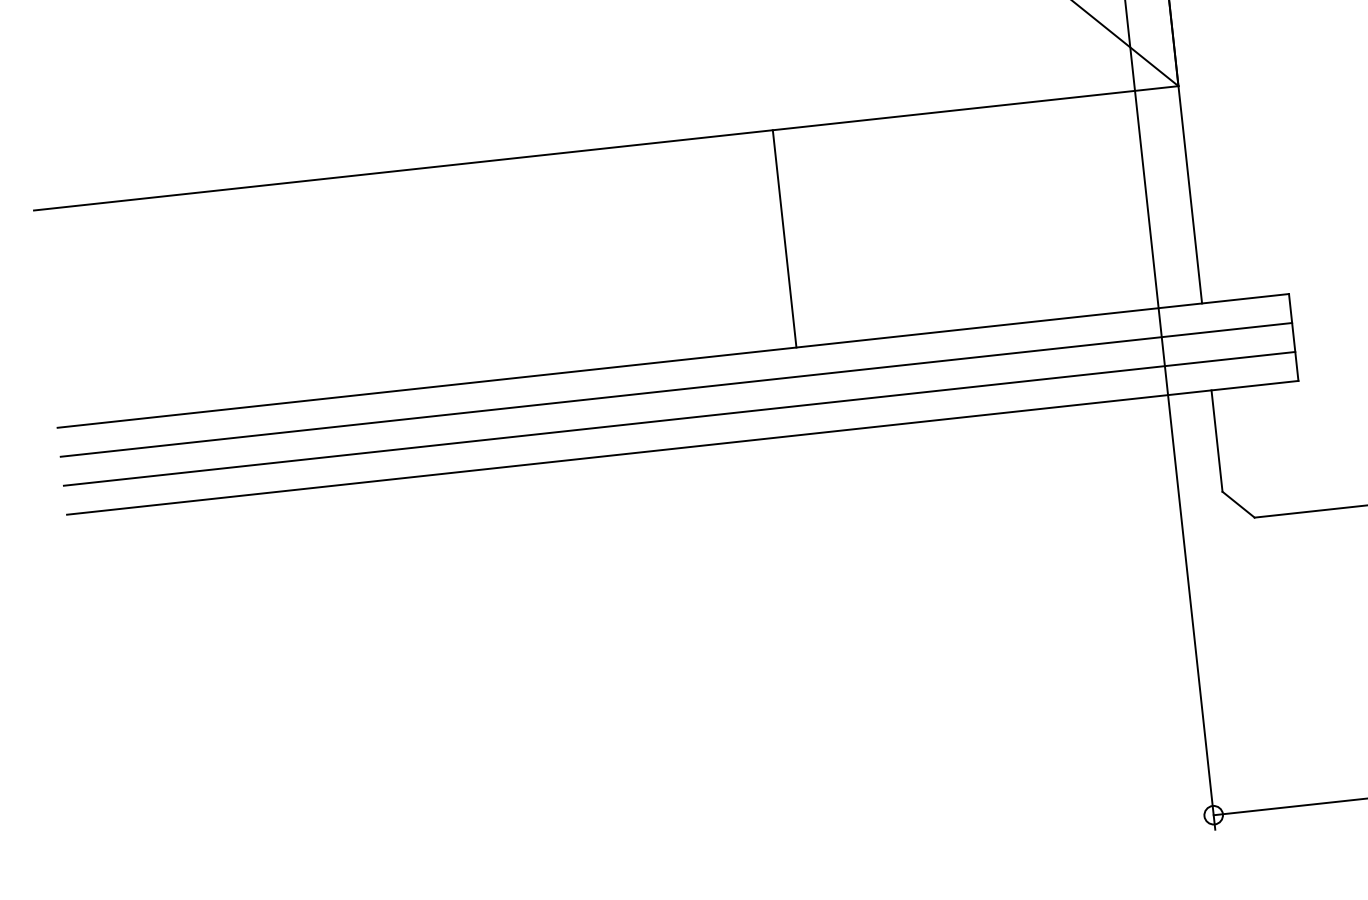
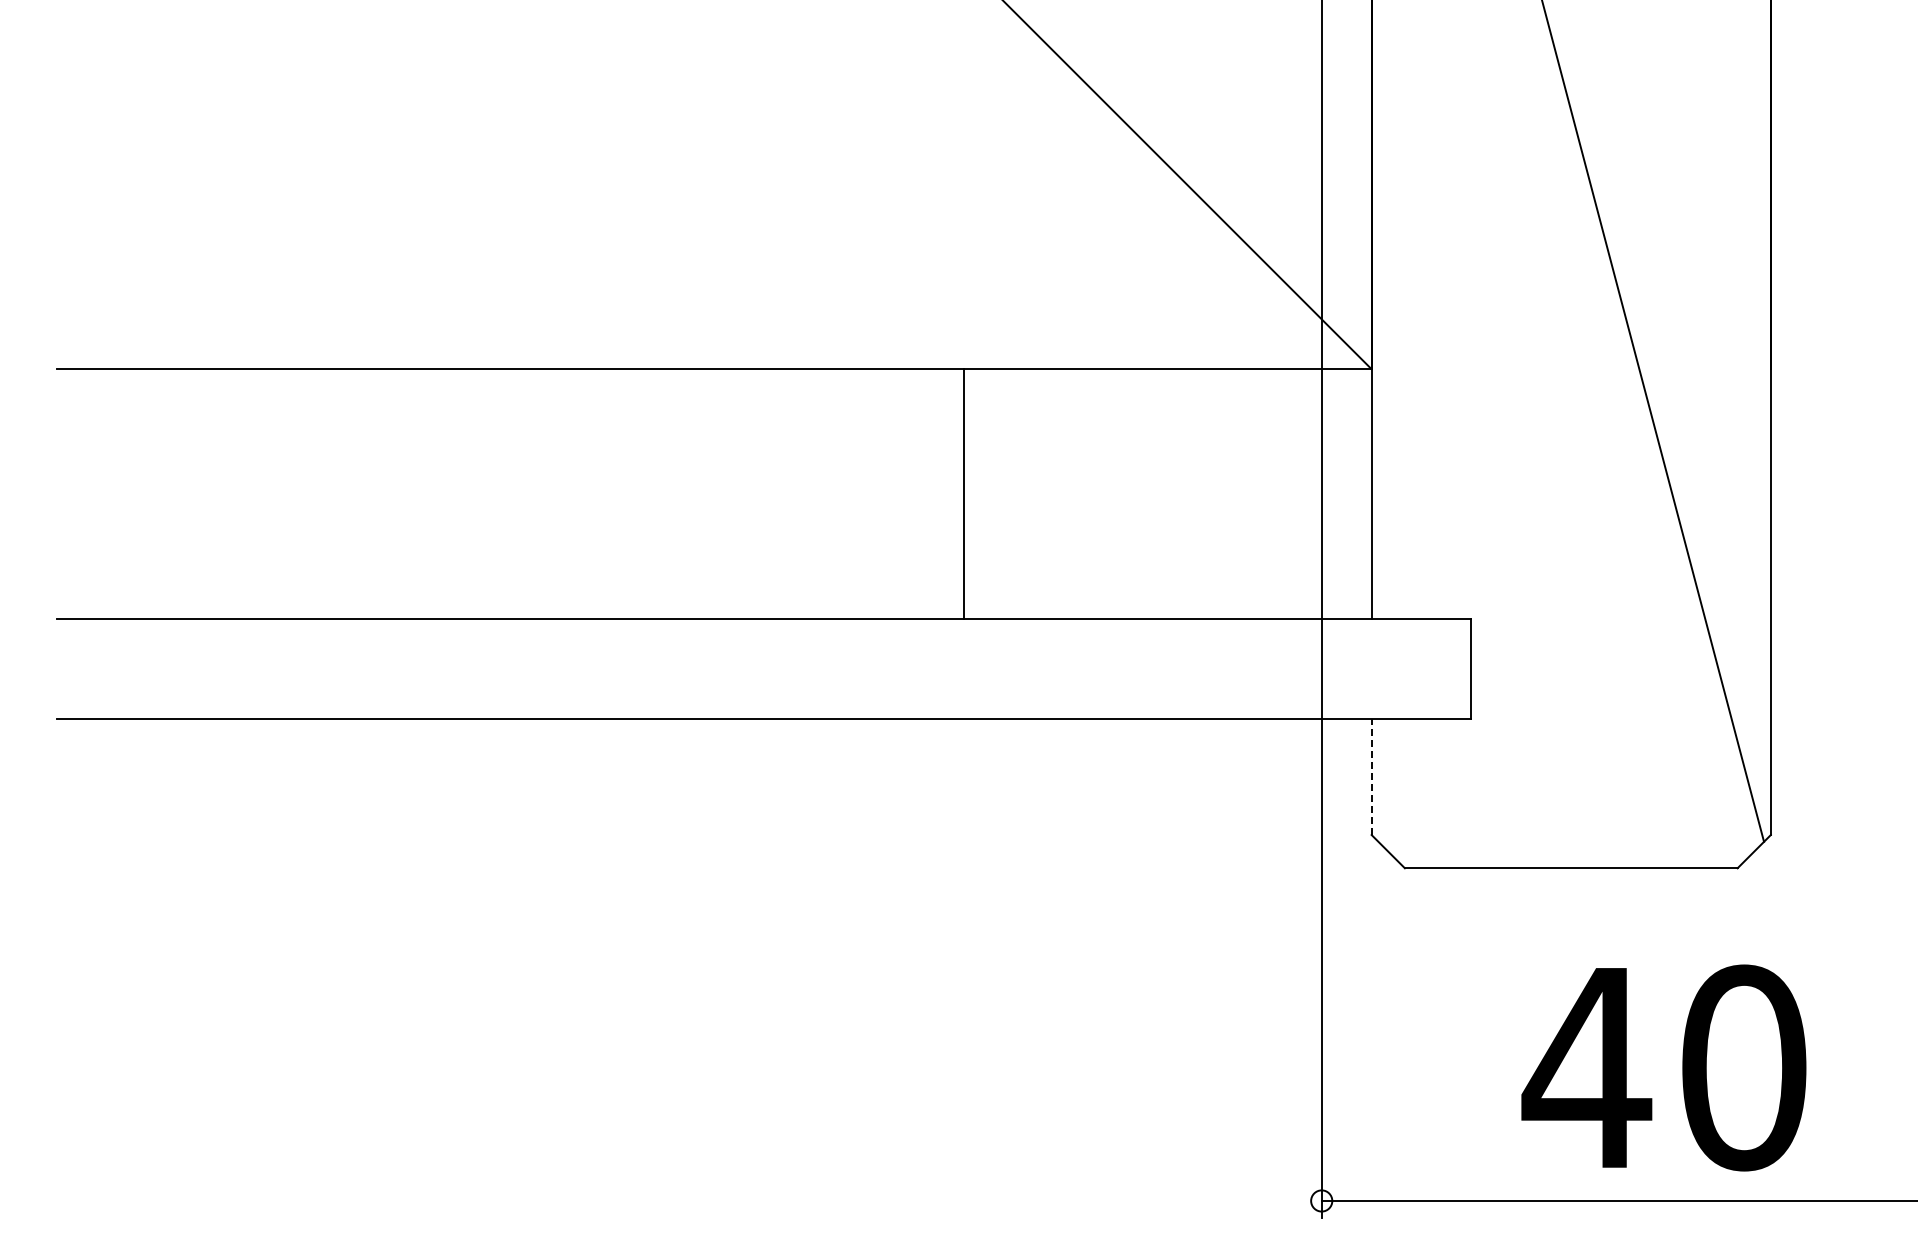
line: (784, 238) -> (963, 493), moved
line: (676, 390) -> (764, 652), removed
line: (679, 419) -> (764, 685), removed
line: (1216, 440) -> (1371, 776), solid -> dashed

